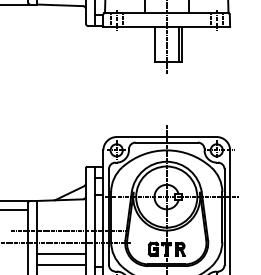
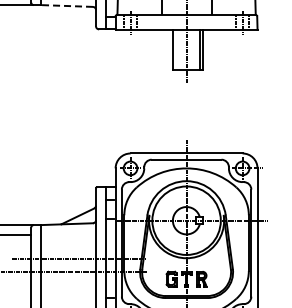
line: (60, 5) -> (67, 6), solid -> dashed
line: (61, 254) -> (68, 284), removed
line: (61, 264) -> (68, 296), removed

